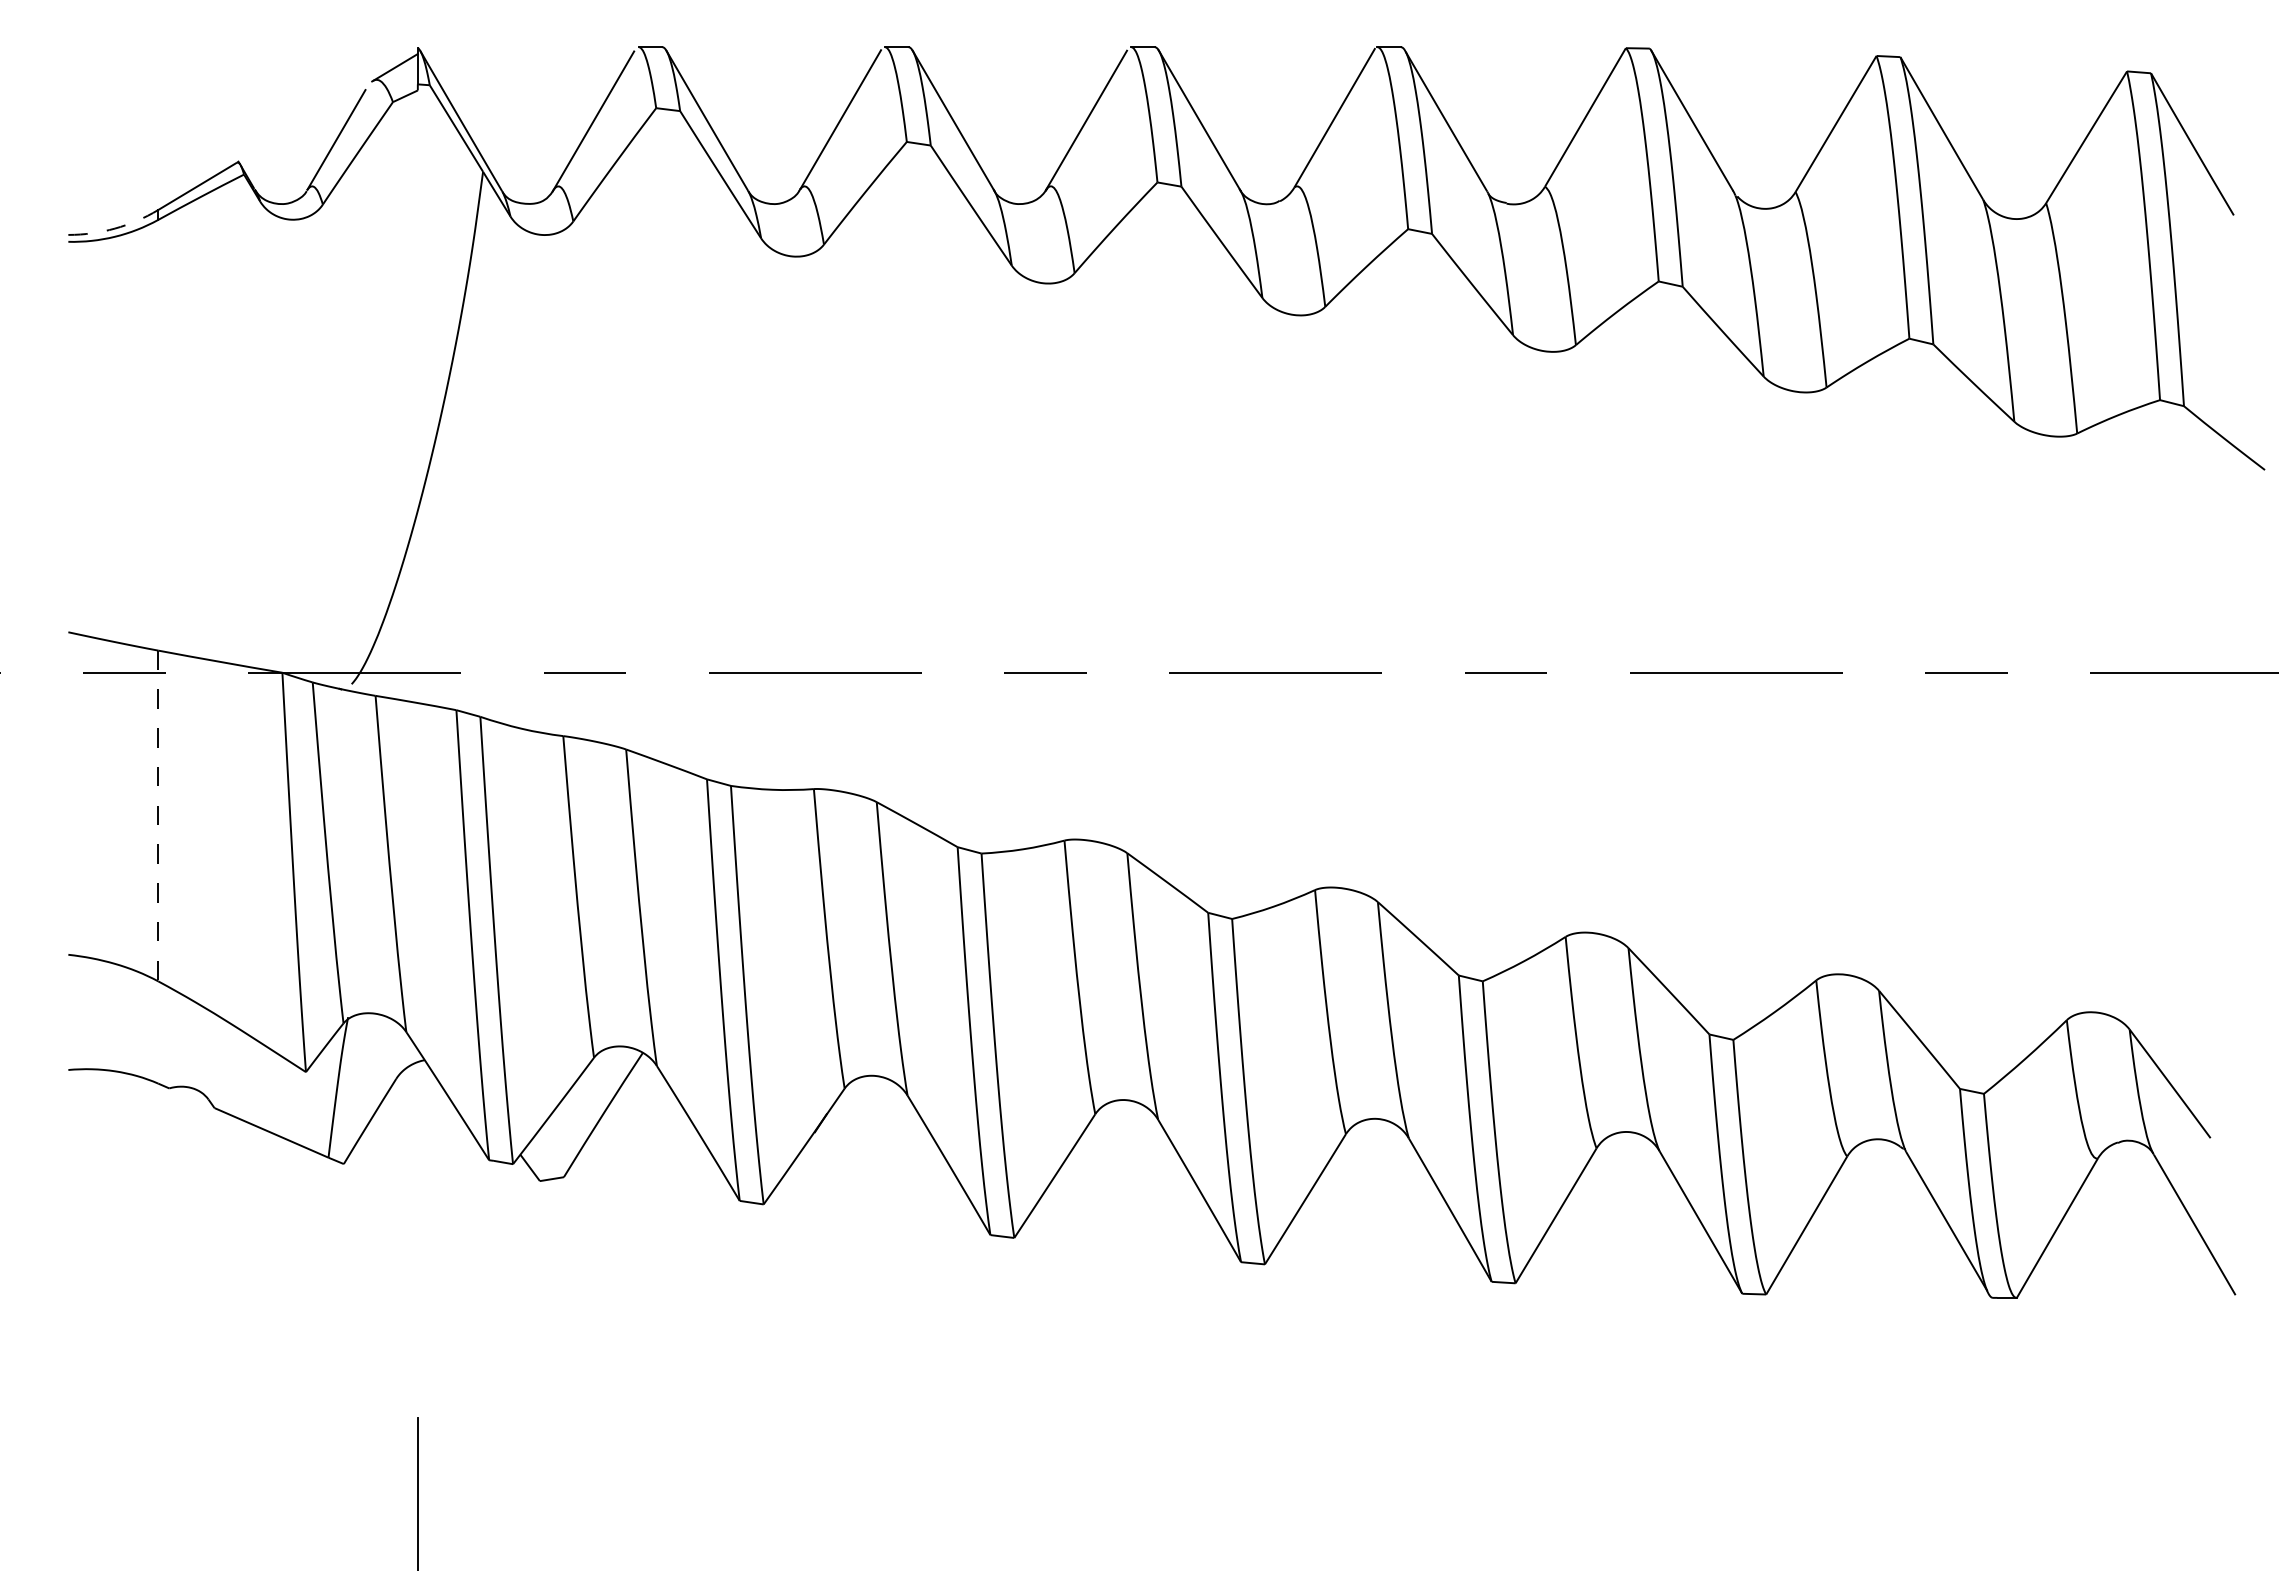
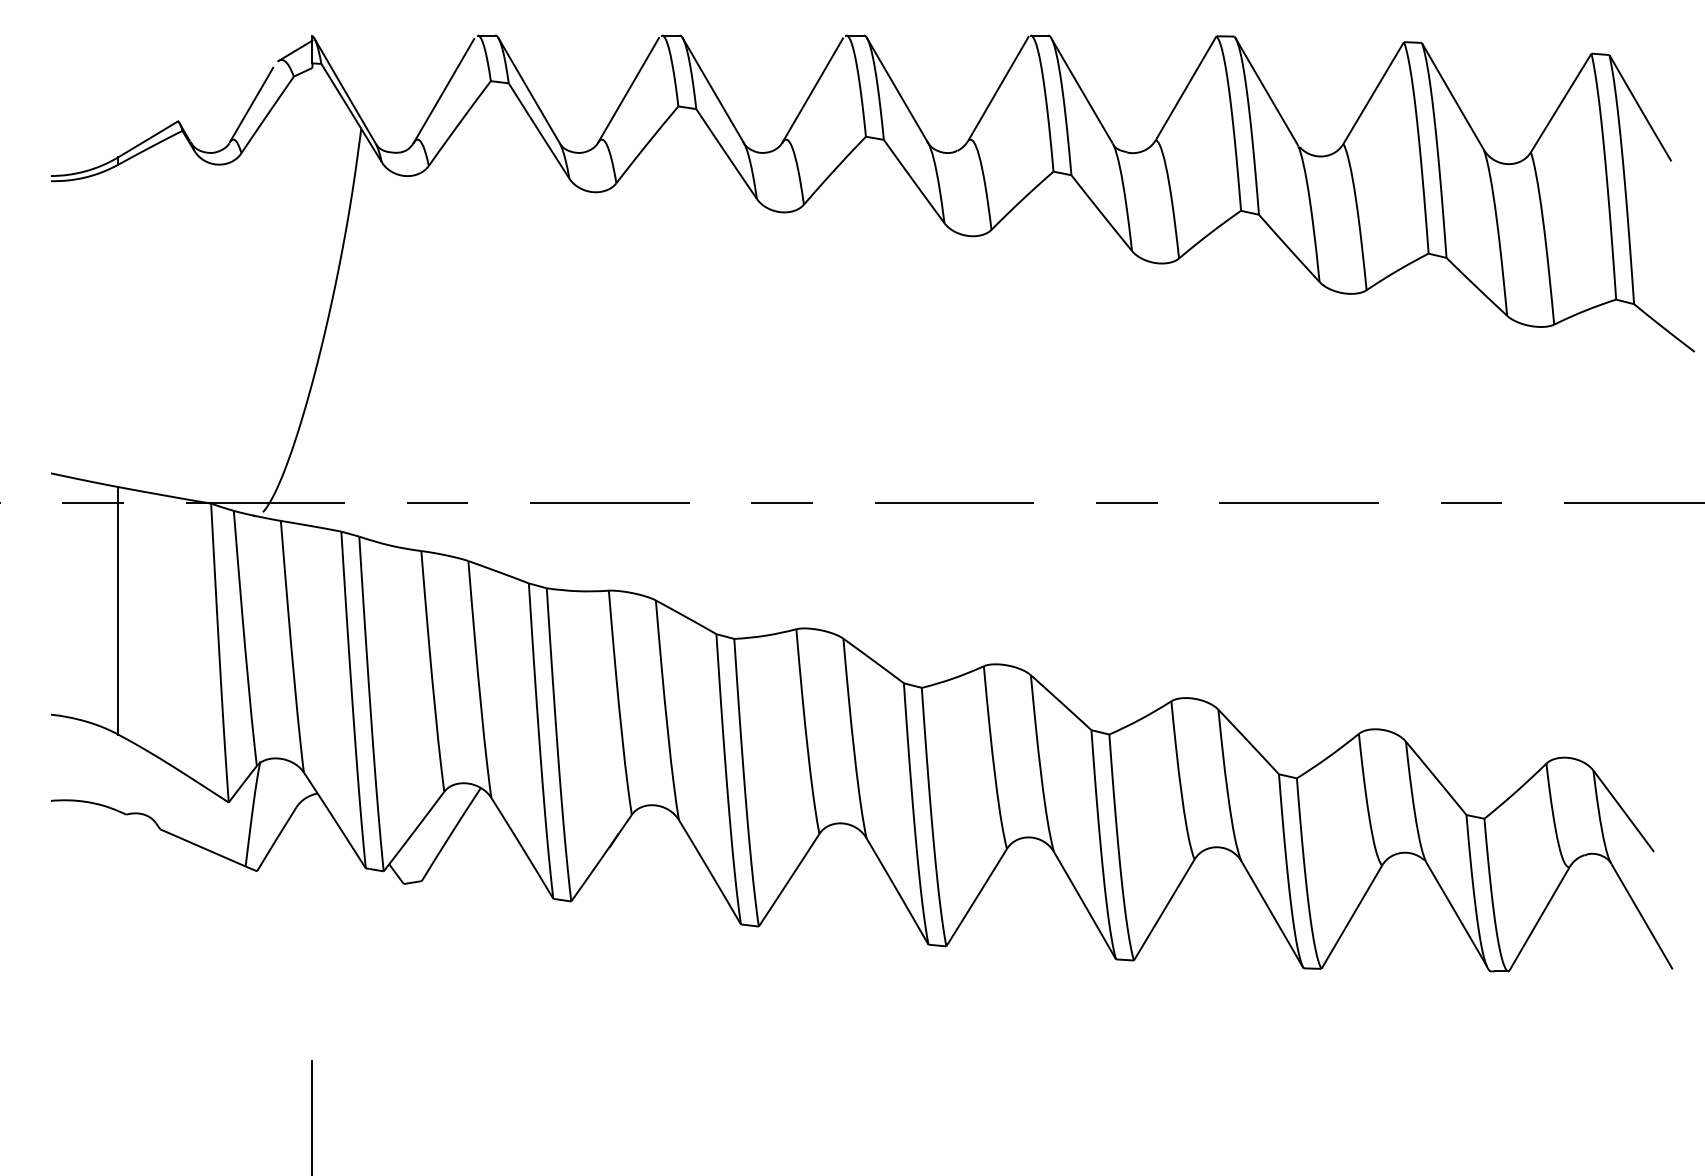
arc: (114, 228) -> (85, 171), dashed -> solid
line: (158, 816) -> (118, 611), dashed -> solid

